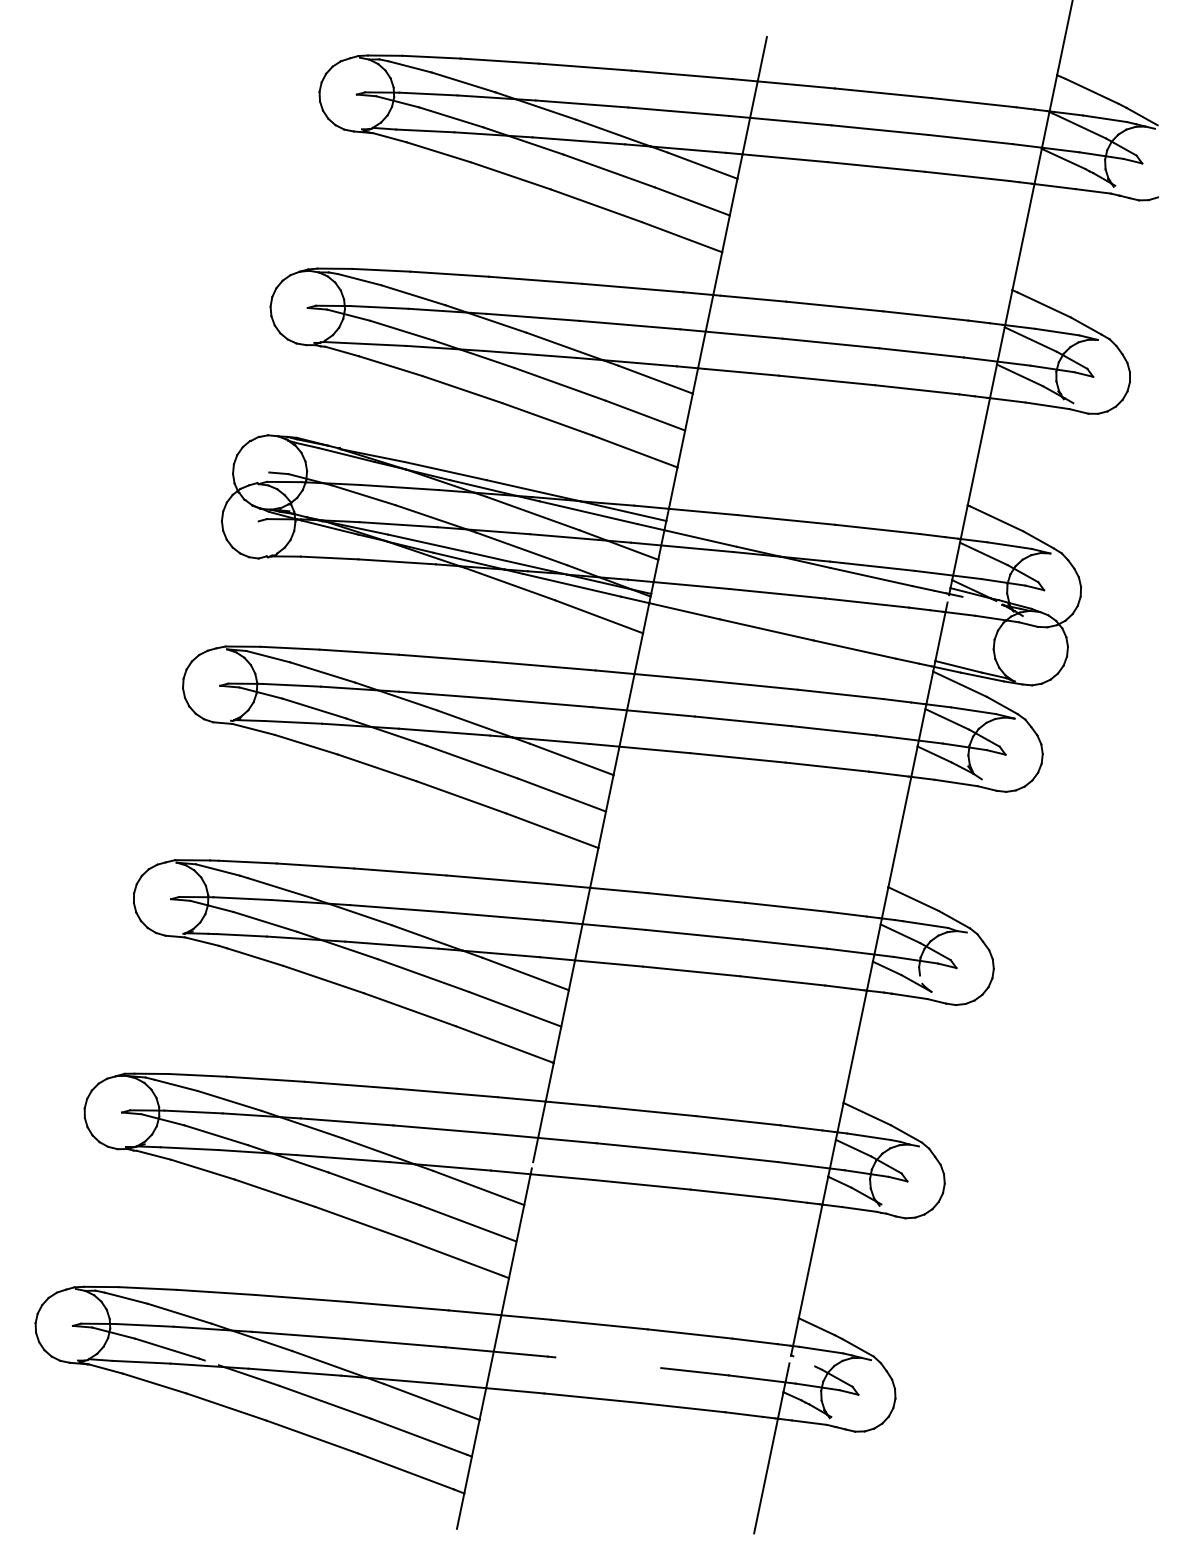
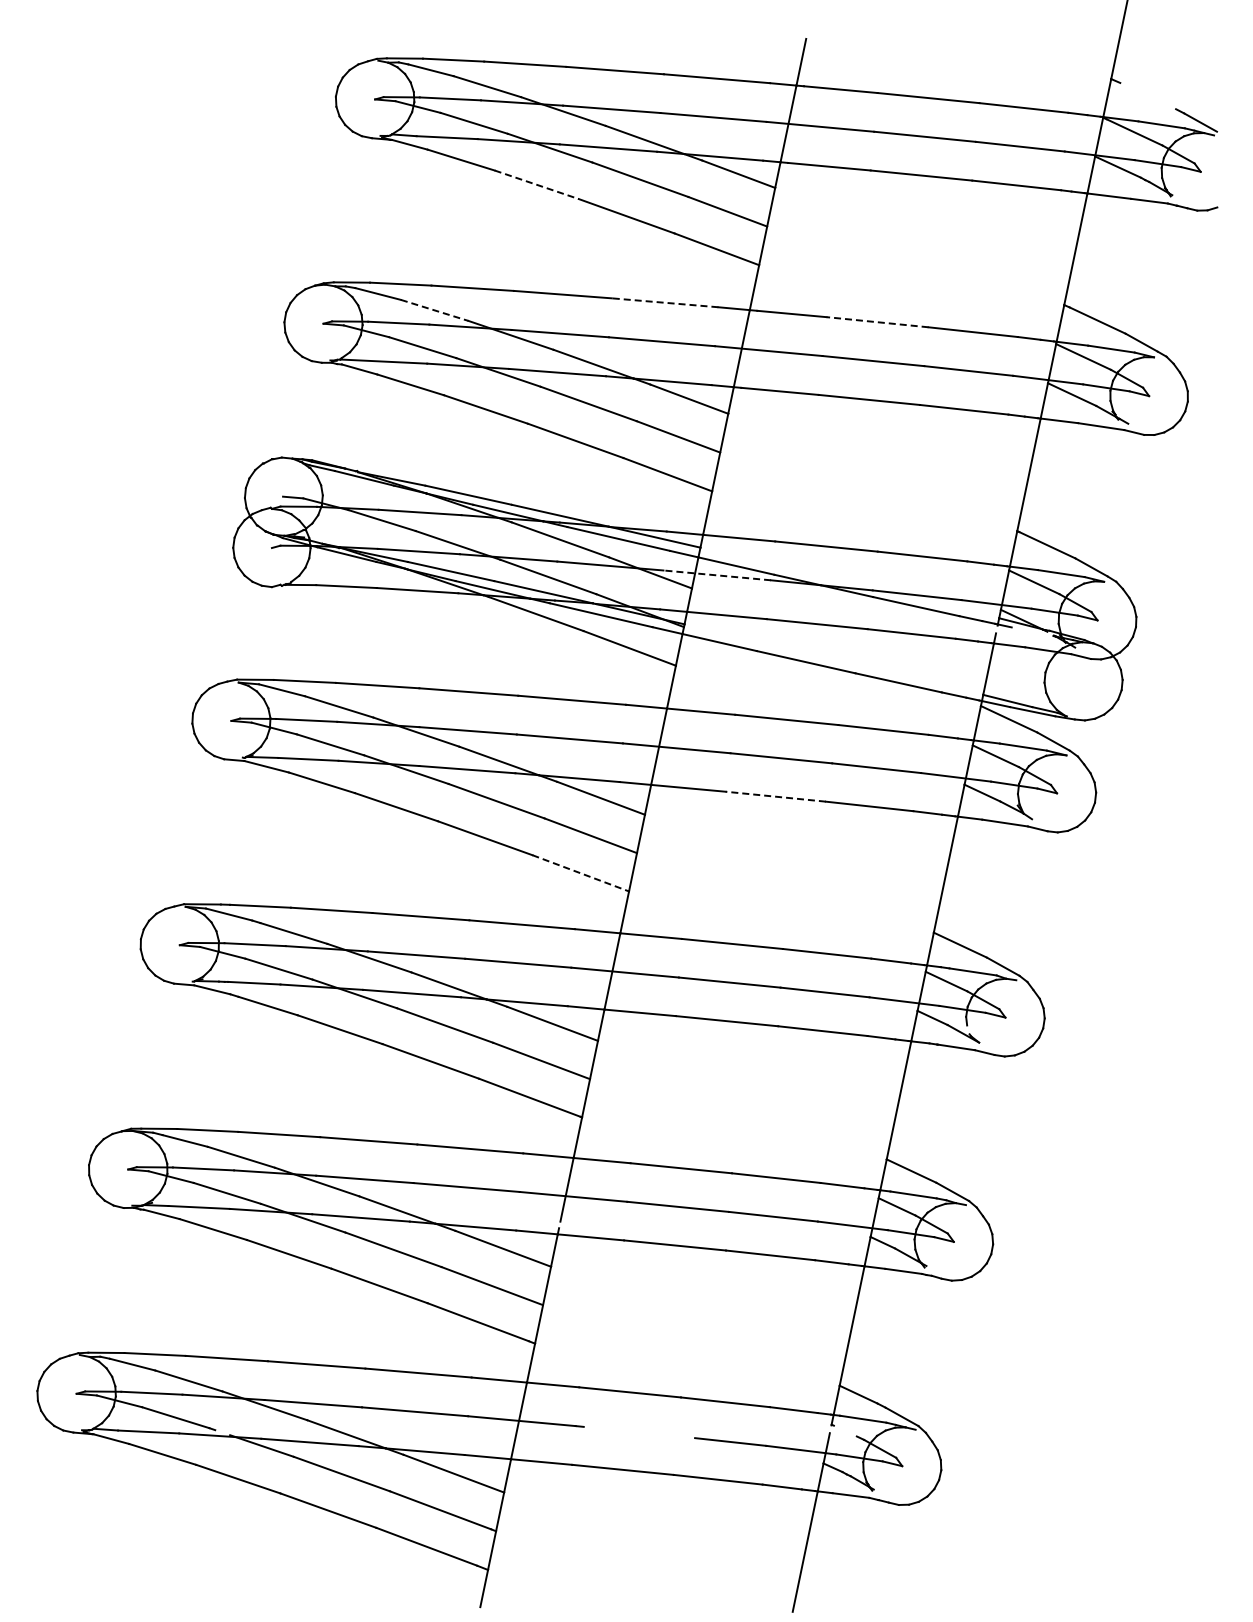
line: (1092, 90) -> (1148, 95), removed
line: (510, 175) -> (536, 184), solid -> dashed
line: (632, 287) -> (664, 302), solid -> dashed
line: (414, 295) -> (435, 310), solid -> dashed
line: (834, 306) -> (877, 322), solid -> dashed
line: (681, 547) -> (716, 575), solid -> dashed
line: (737, 757) -> (775, 796), solid -> dashed
line: (552, 830) -> (580, 873), solid -> dashed

